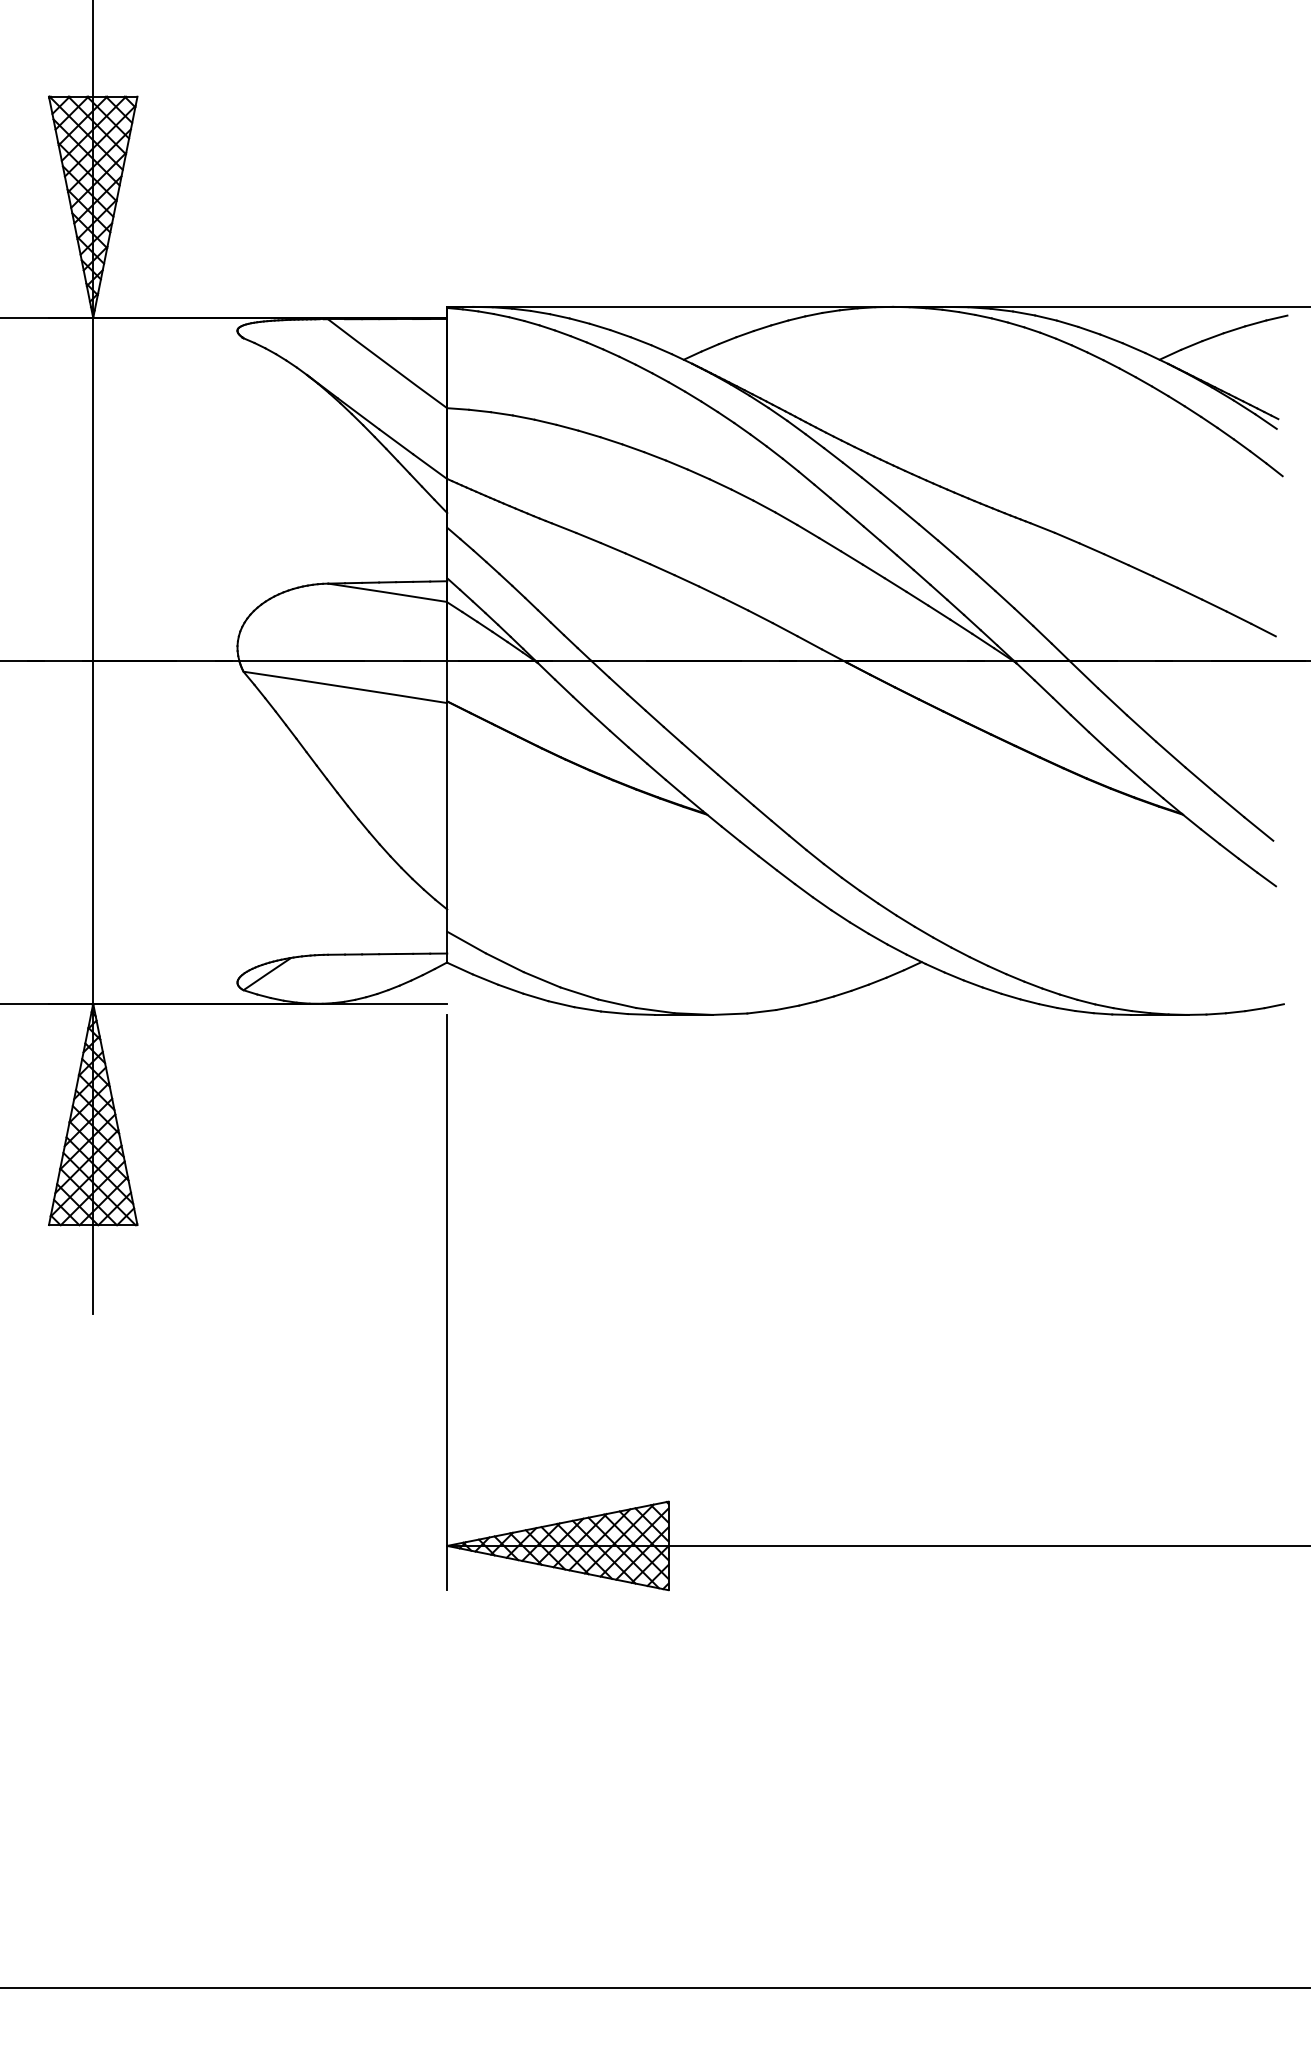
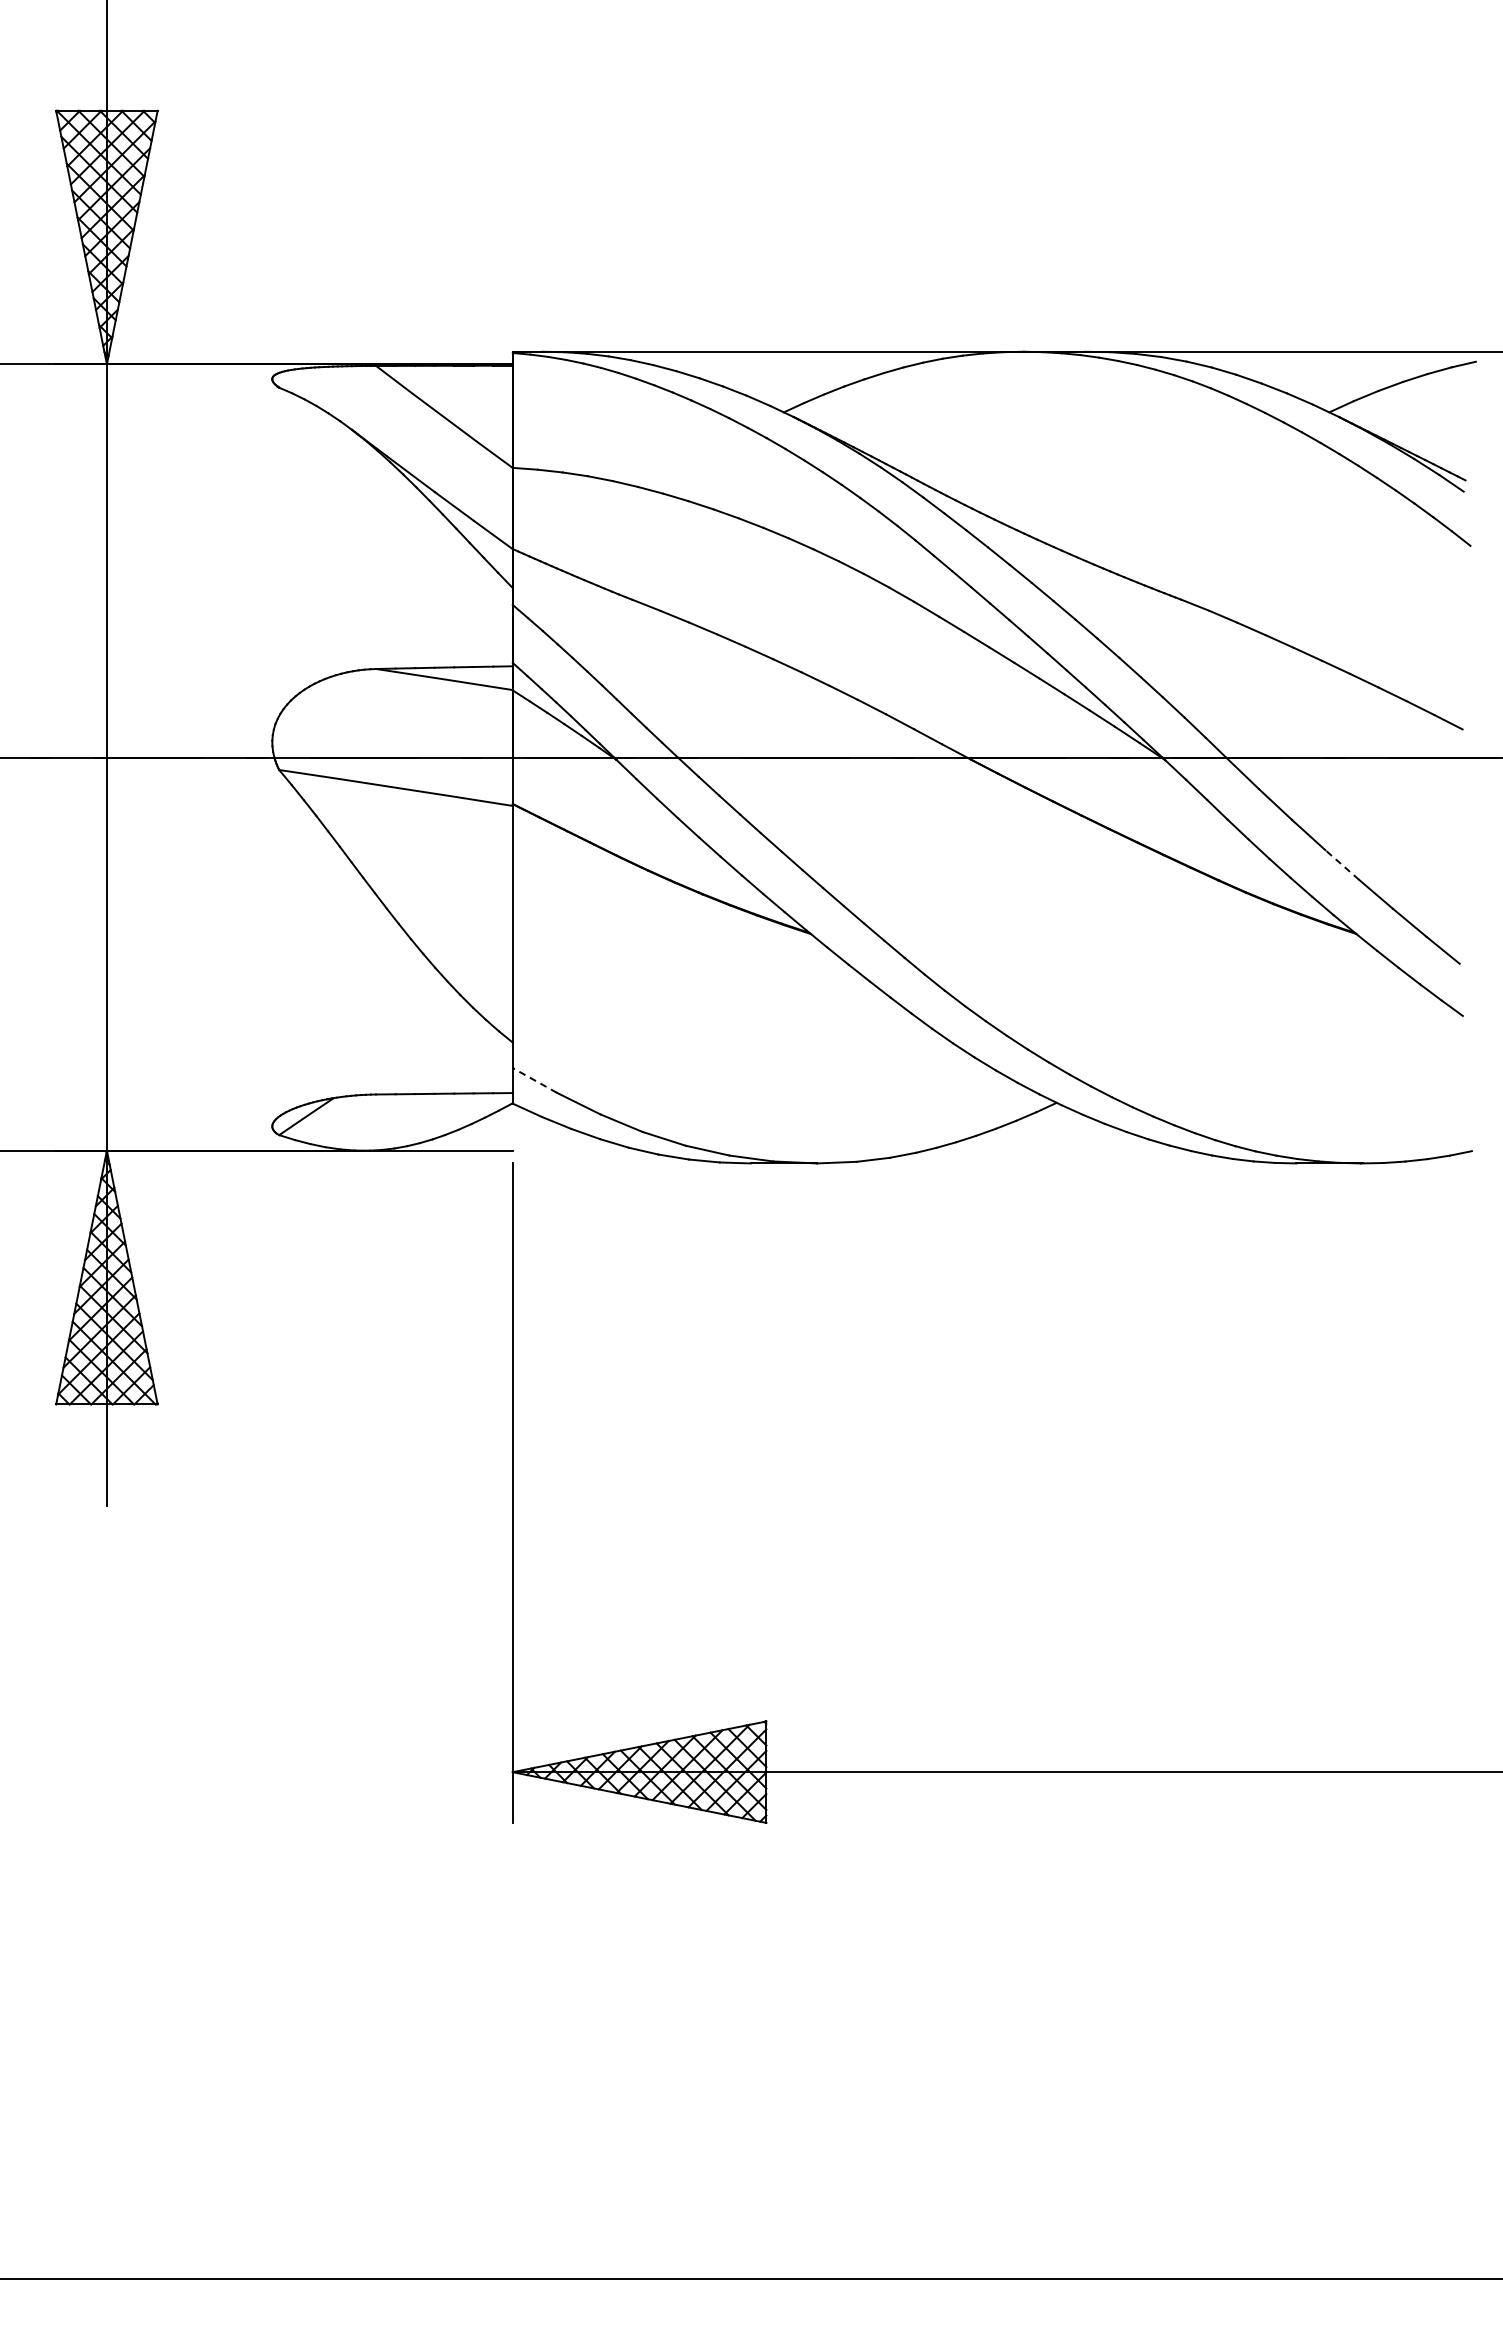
line: (1170, 754) -> (1341, 864), solid -> dashed
line: (466, 942) -> (534, 1080), solid -> dashed

